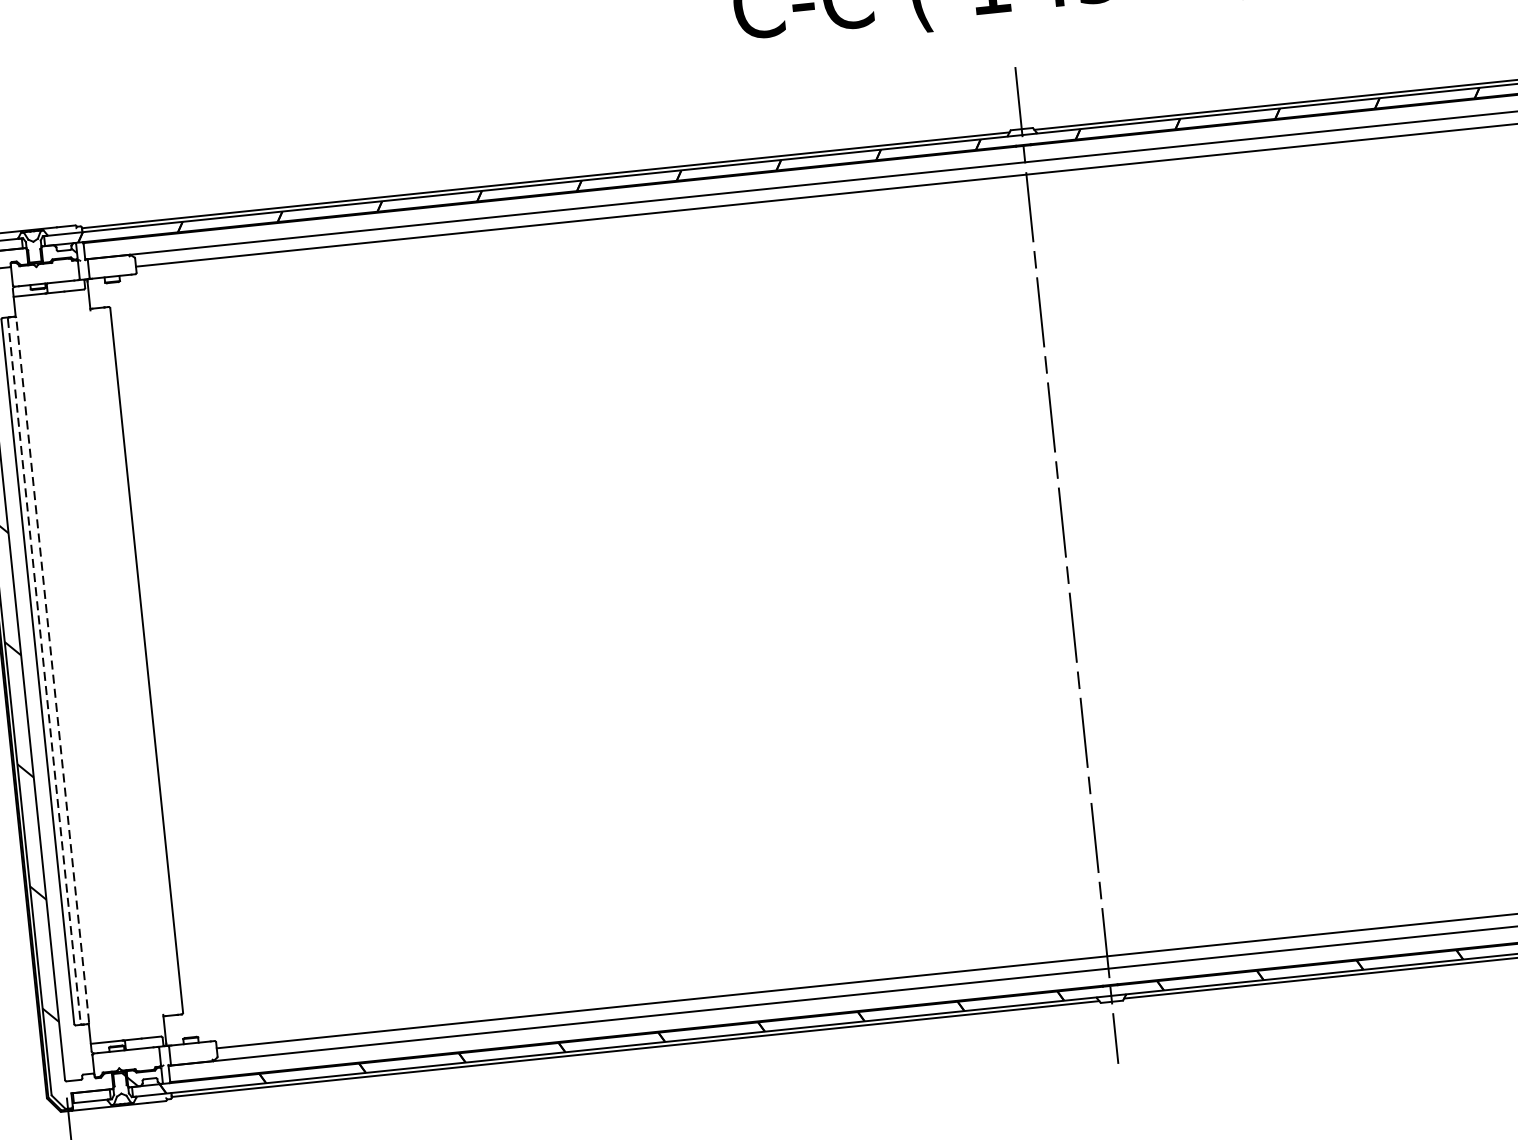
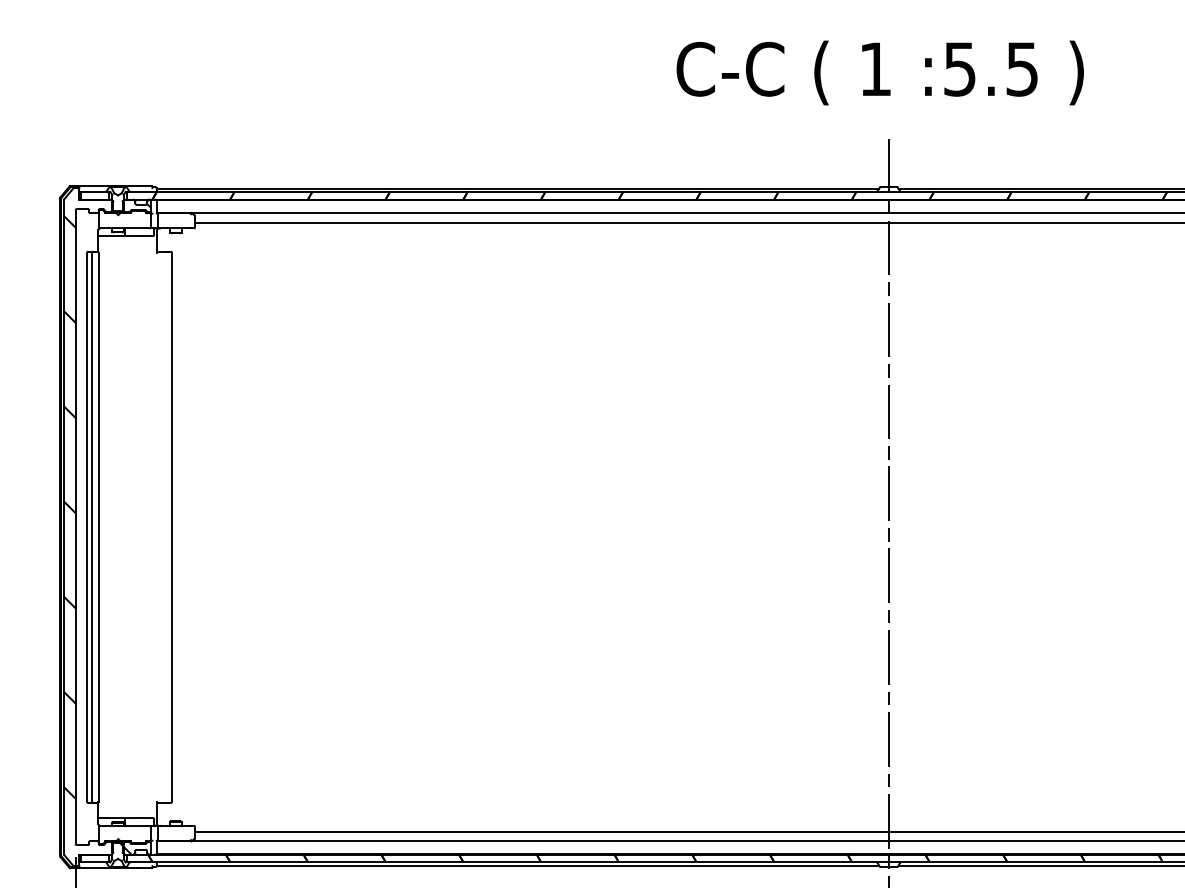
line: (52, 669) -> (98, 526), dashed -> solid
line: (44, 671) -> (92, 527), dashed -> solid

